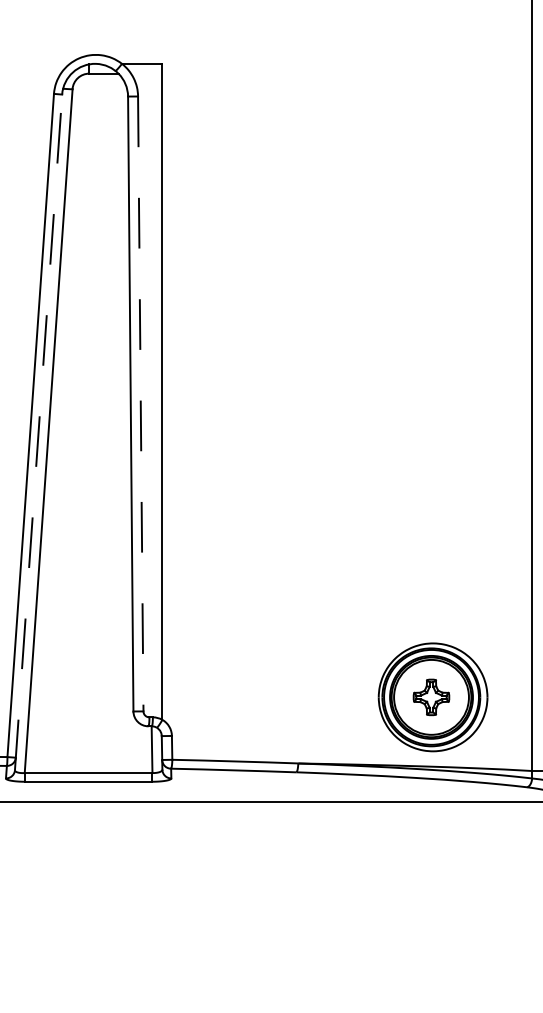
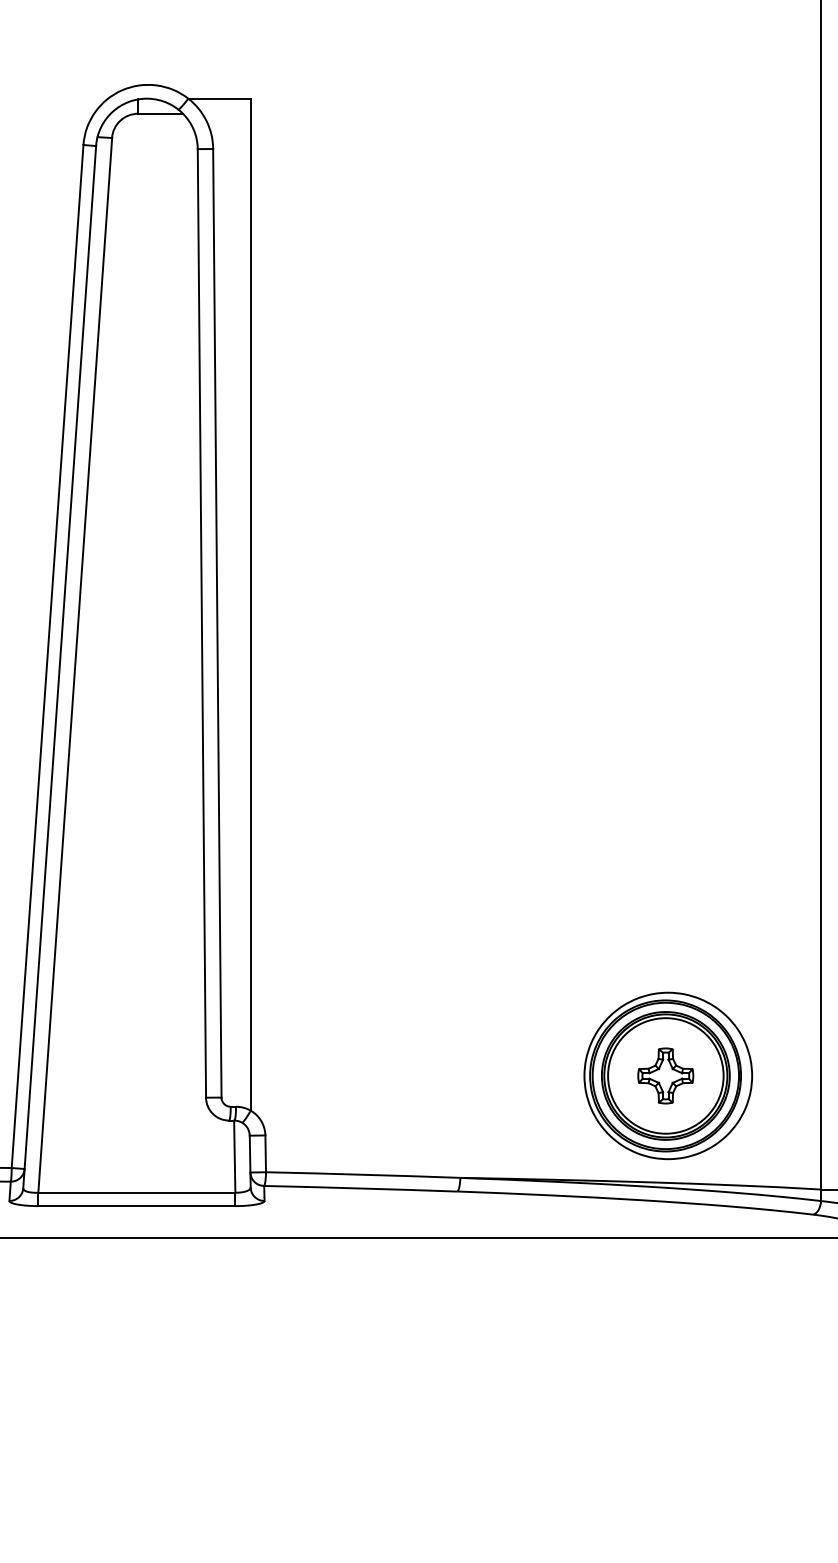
line: (140, 404) -> (216, 624), dashed -> solid
line: (38, 432) -> (59, 667), dashed -> solid

